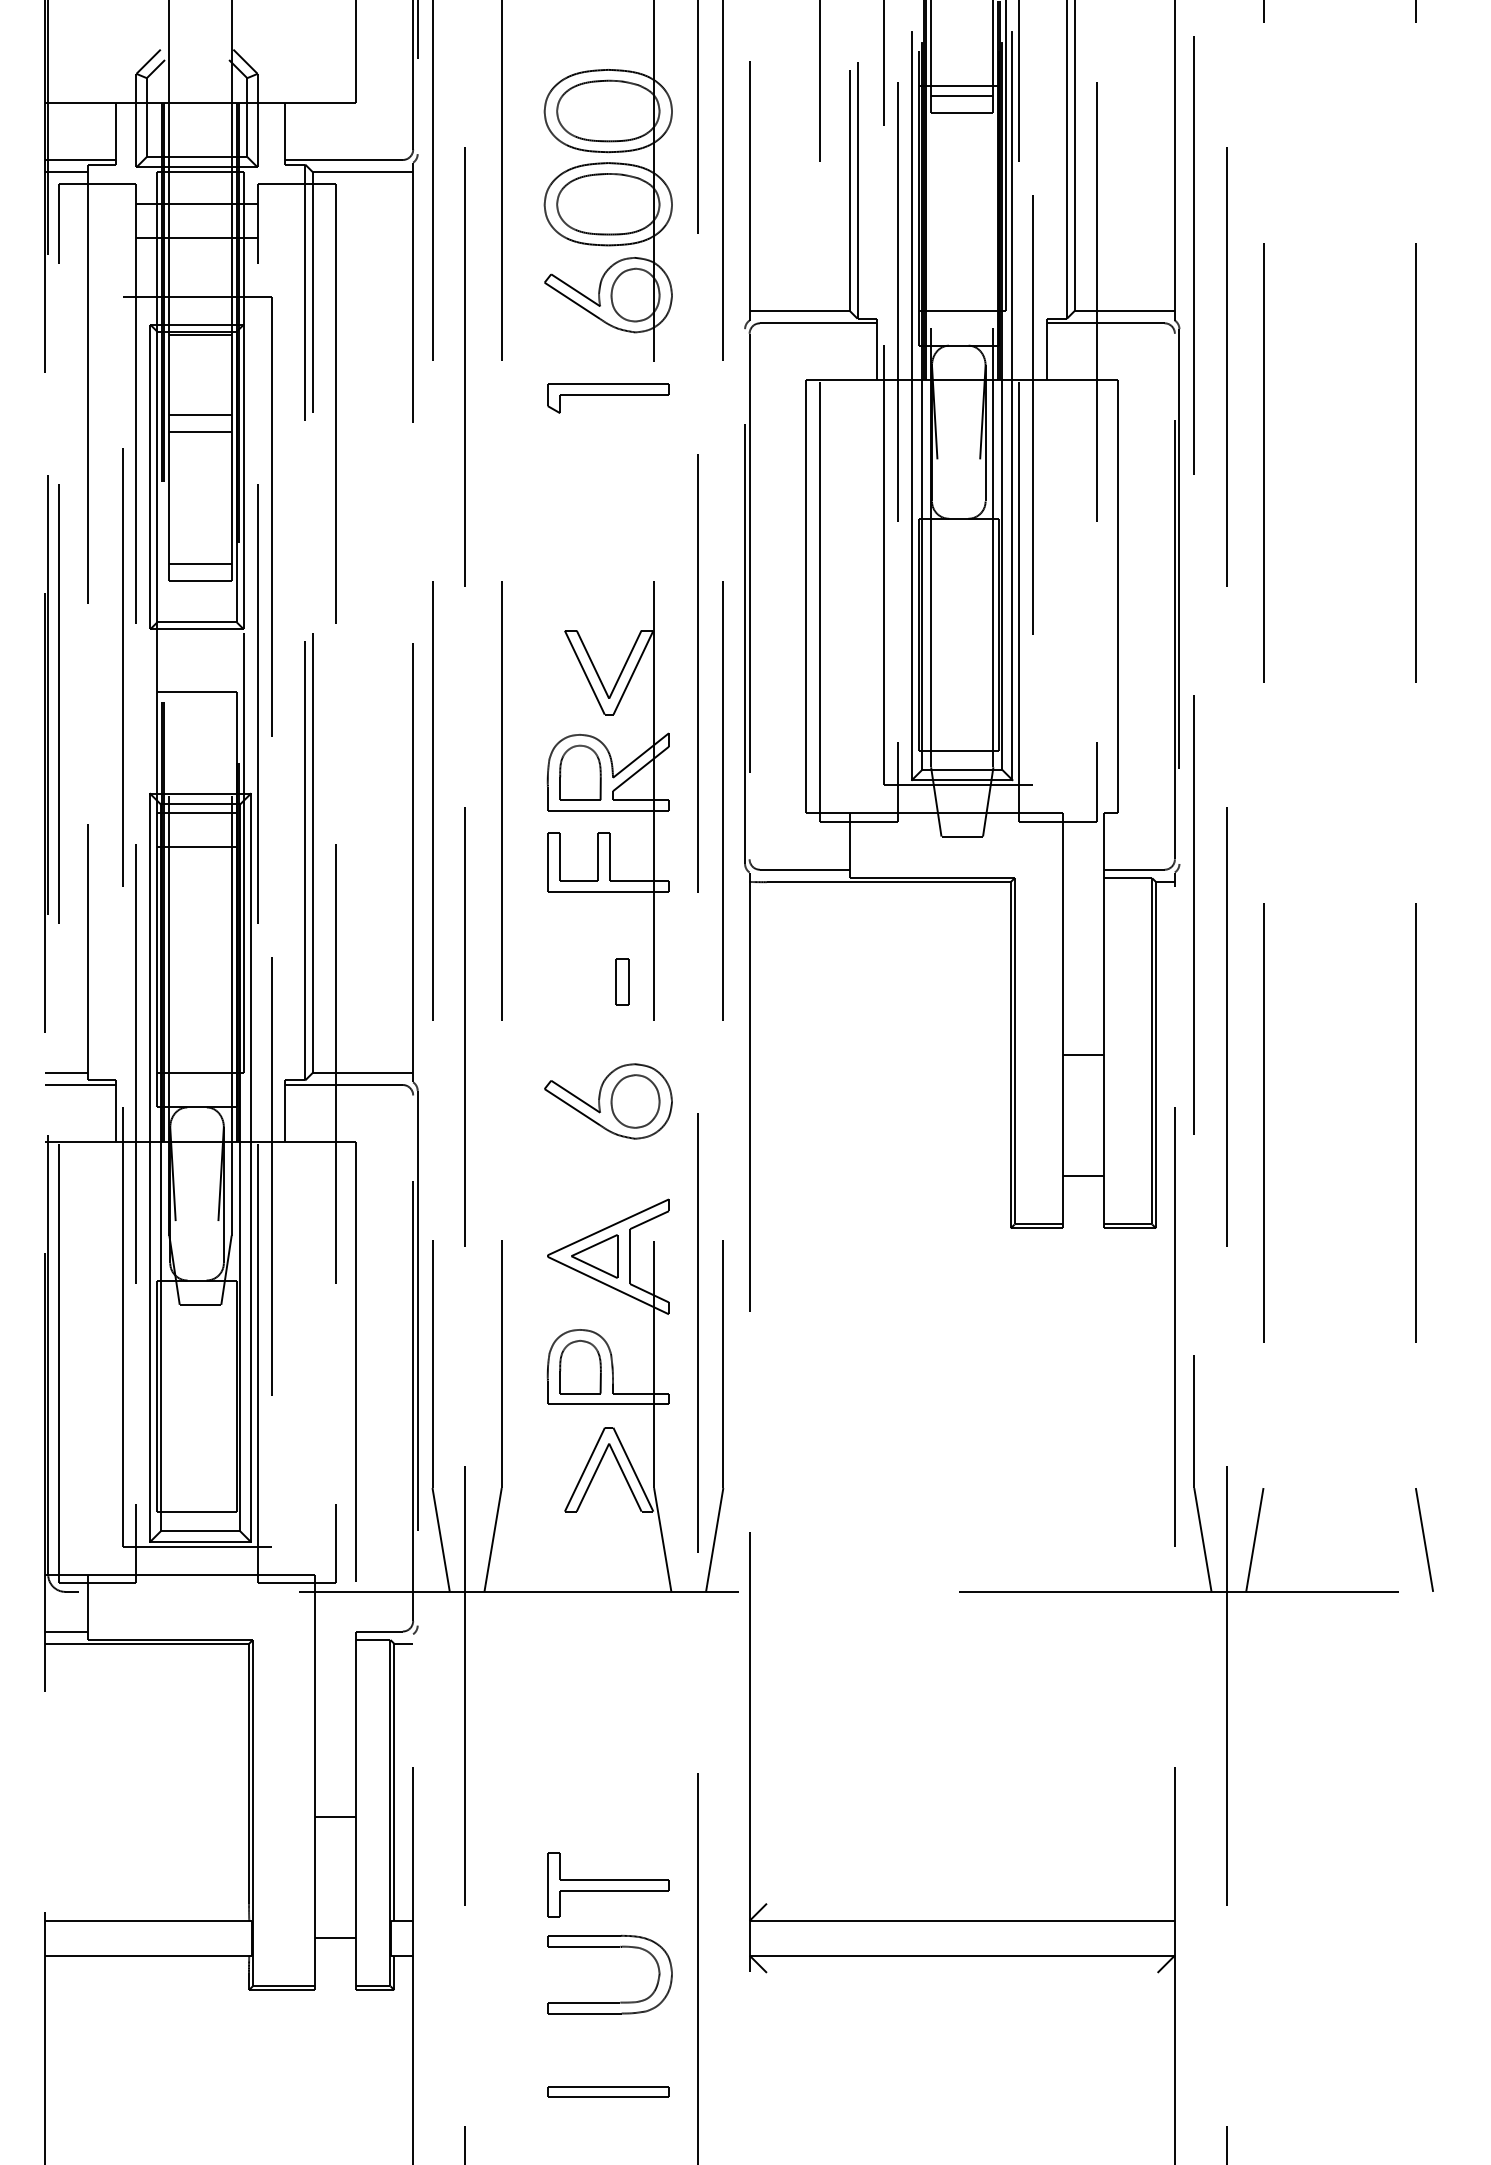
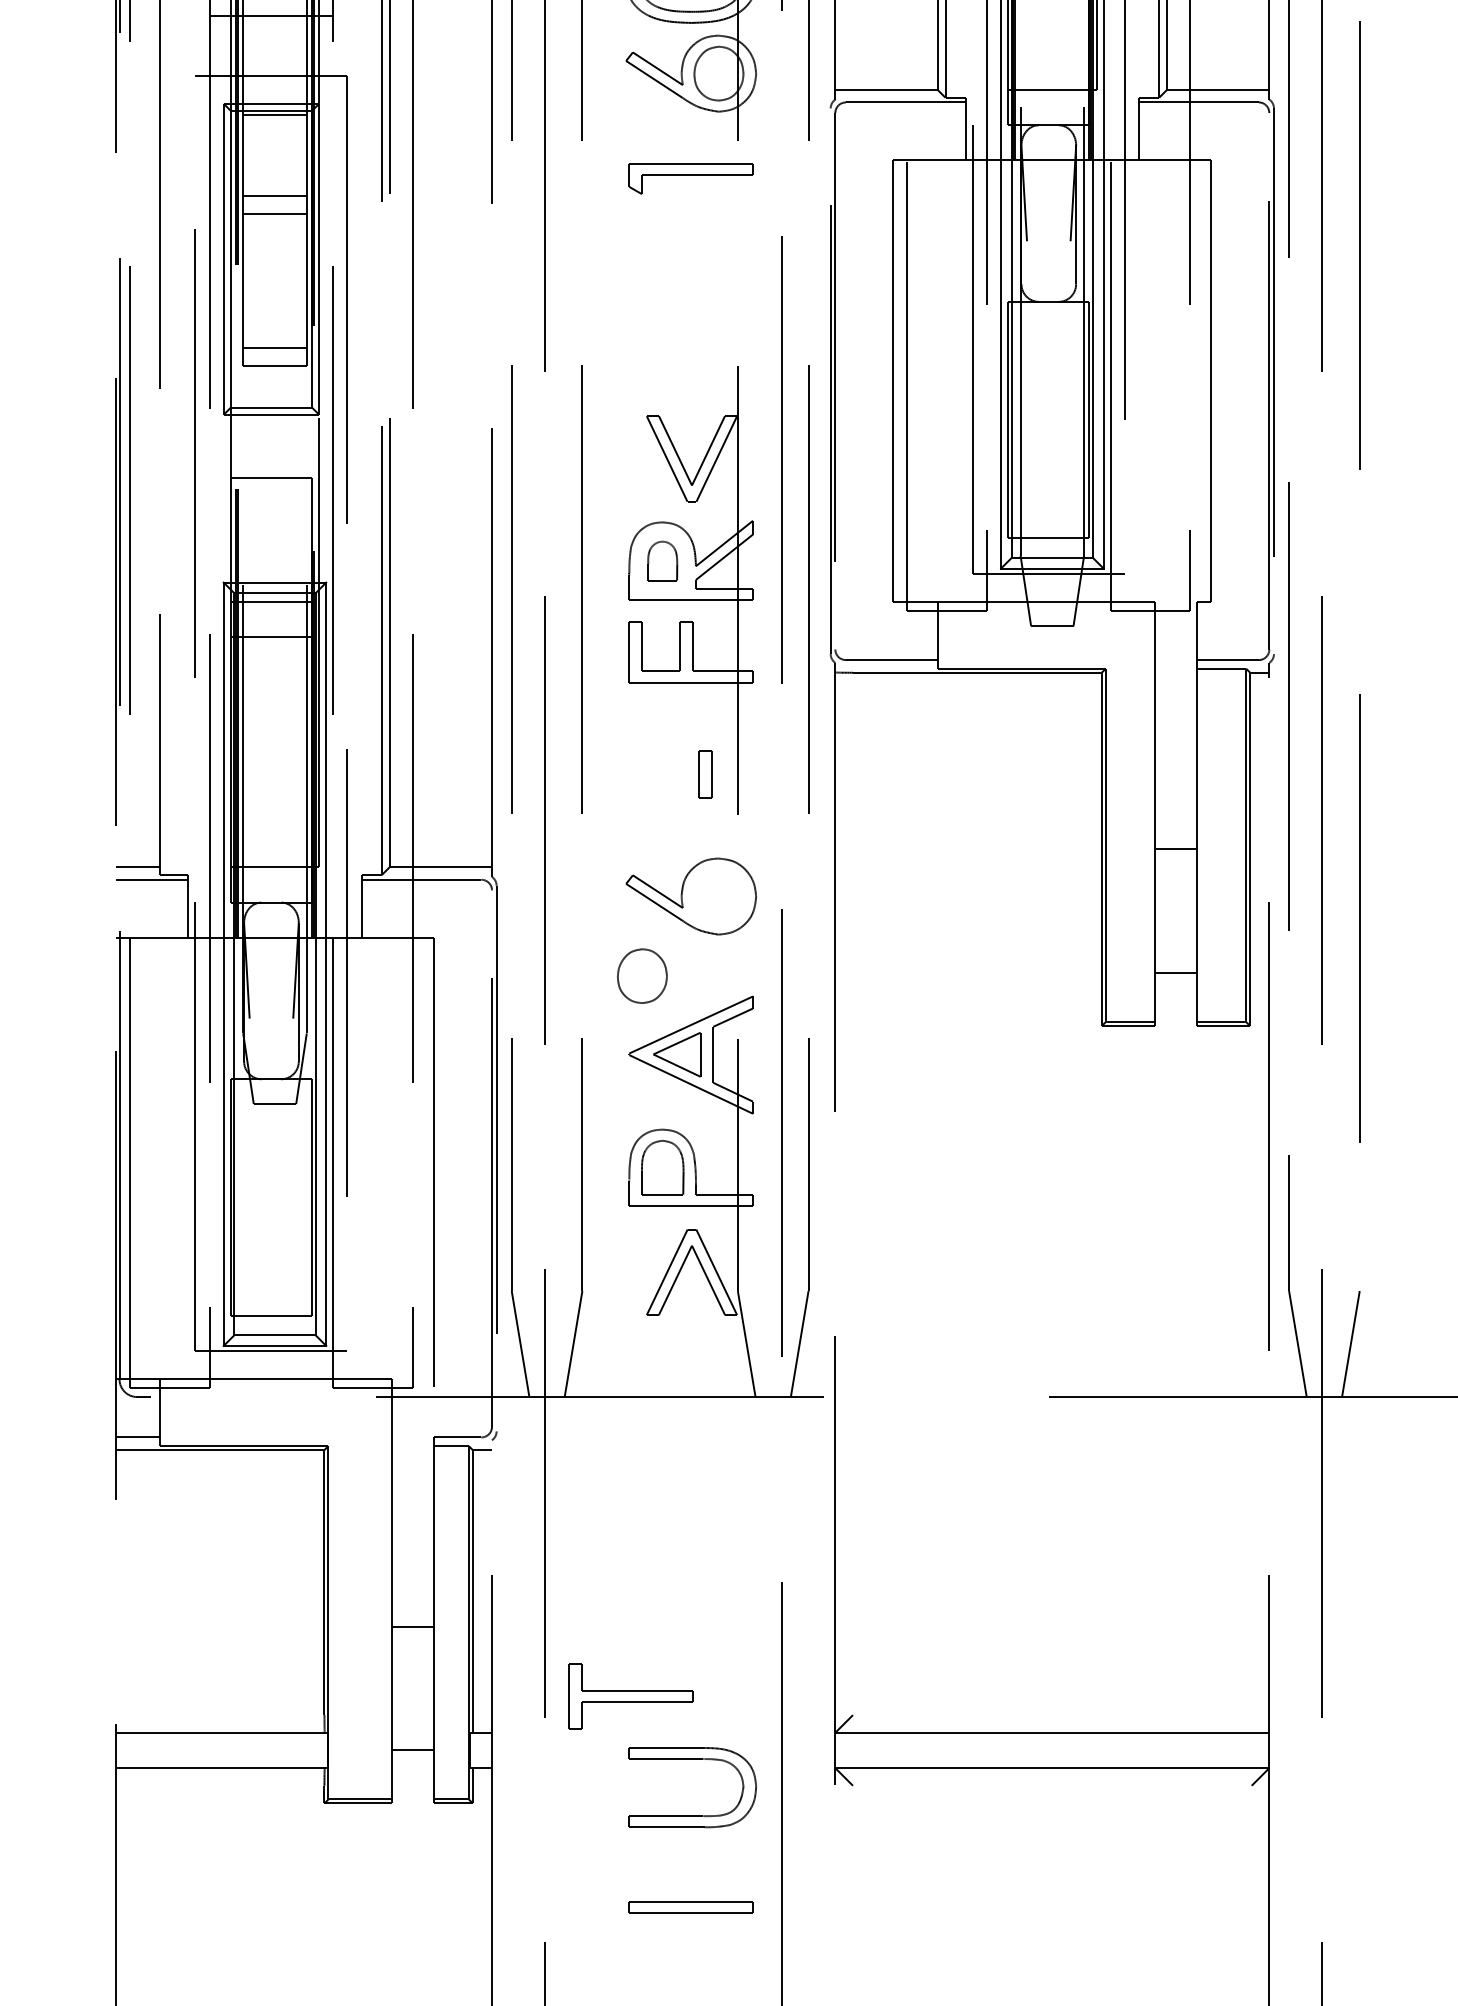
part: (580, 772) -> (662, 560), size x0.7
part: (635, 1101) -> (642, 976), moved
part: (608, 1884) -> (631, 1695), moved

